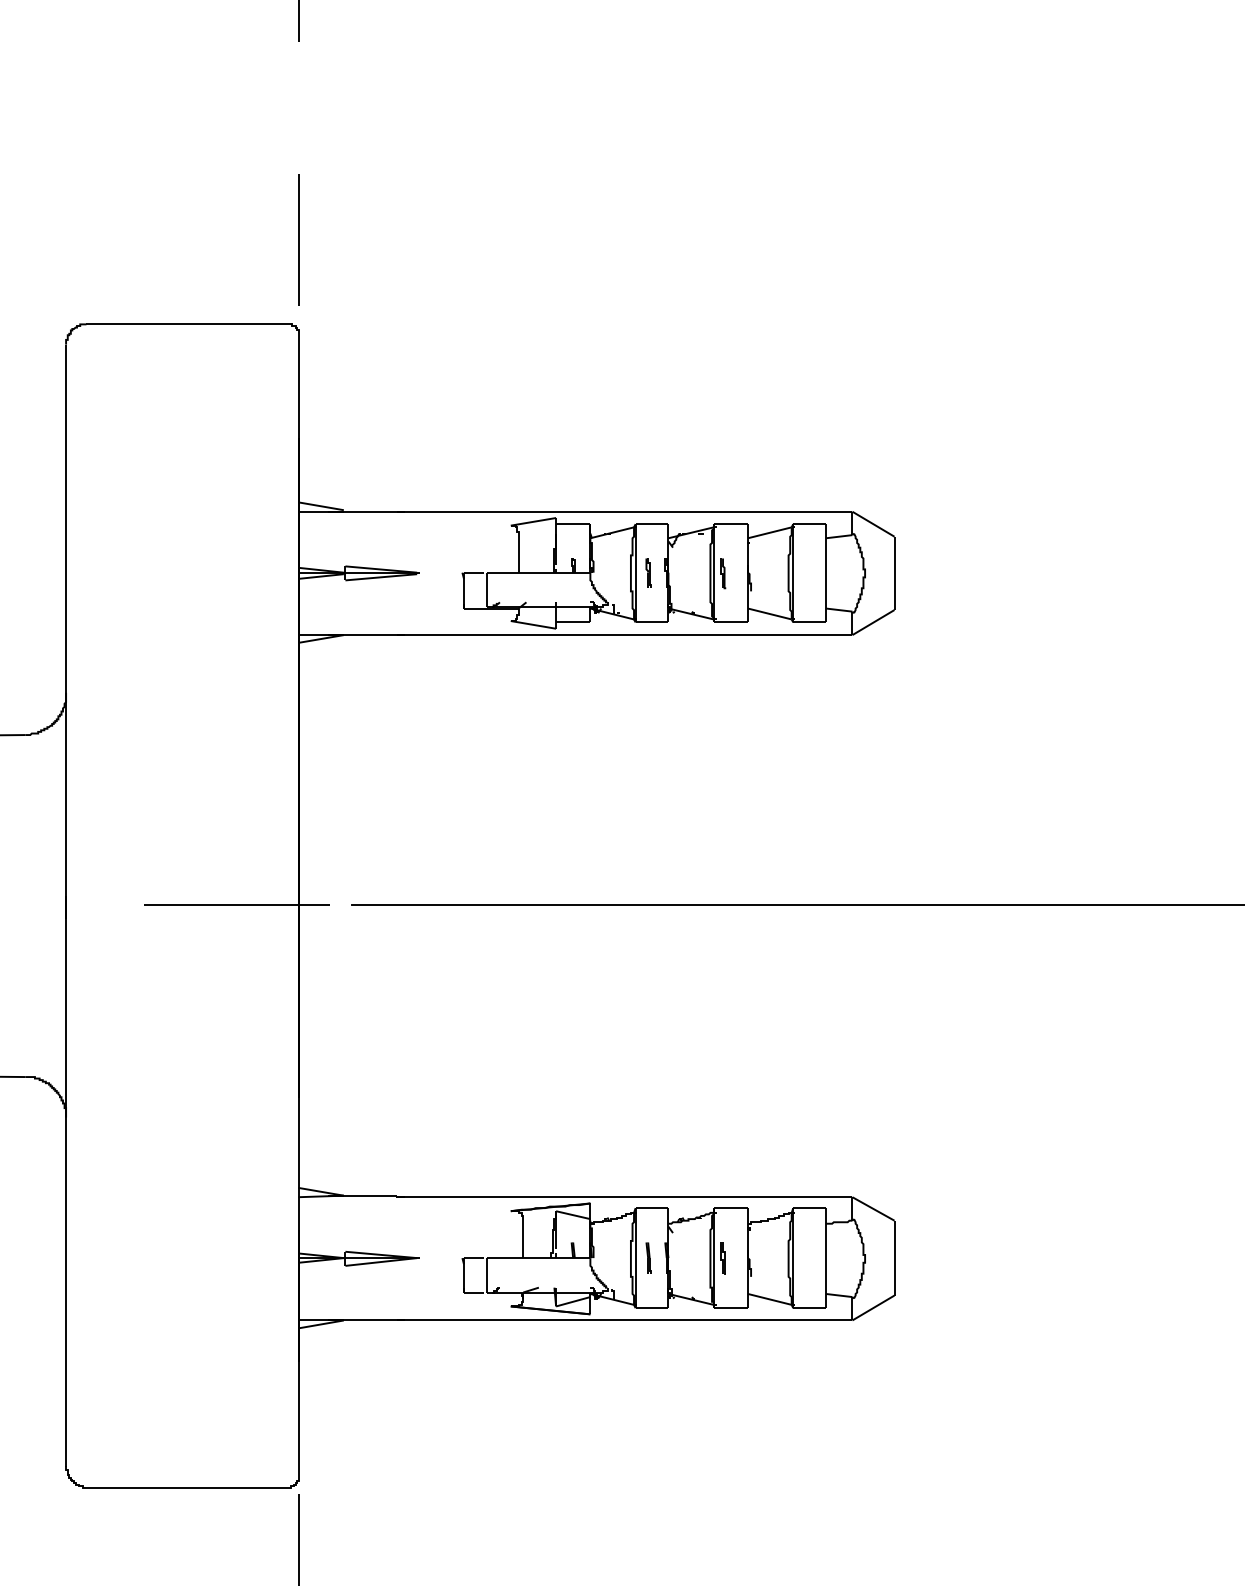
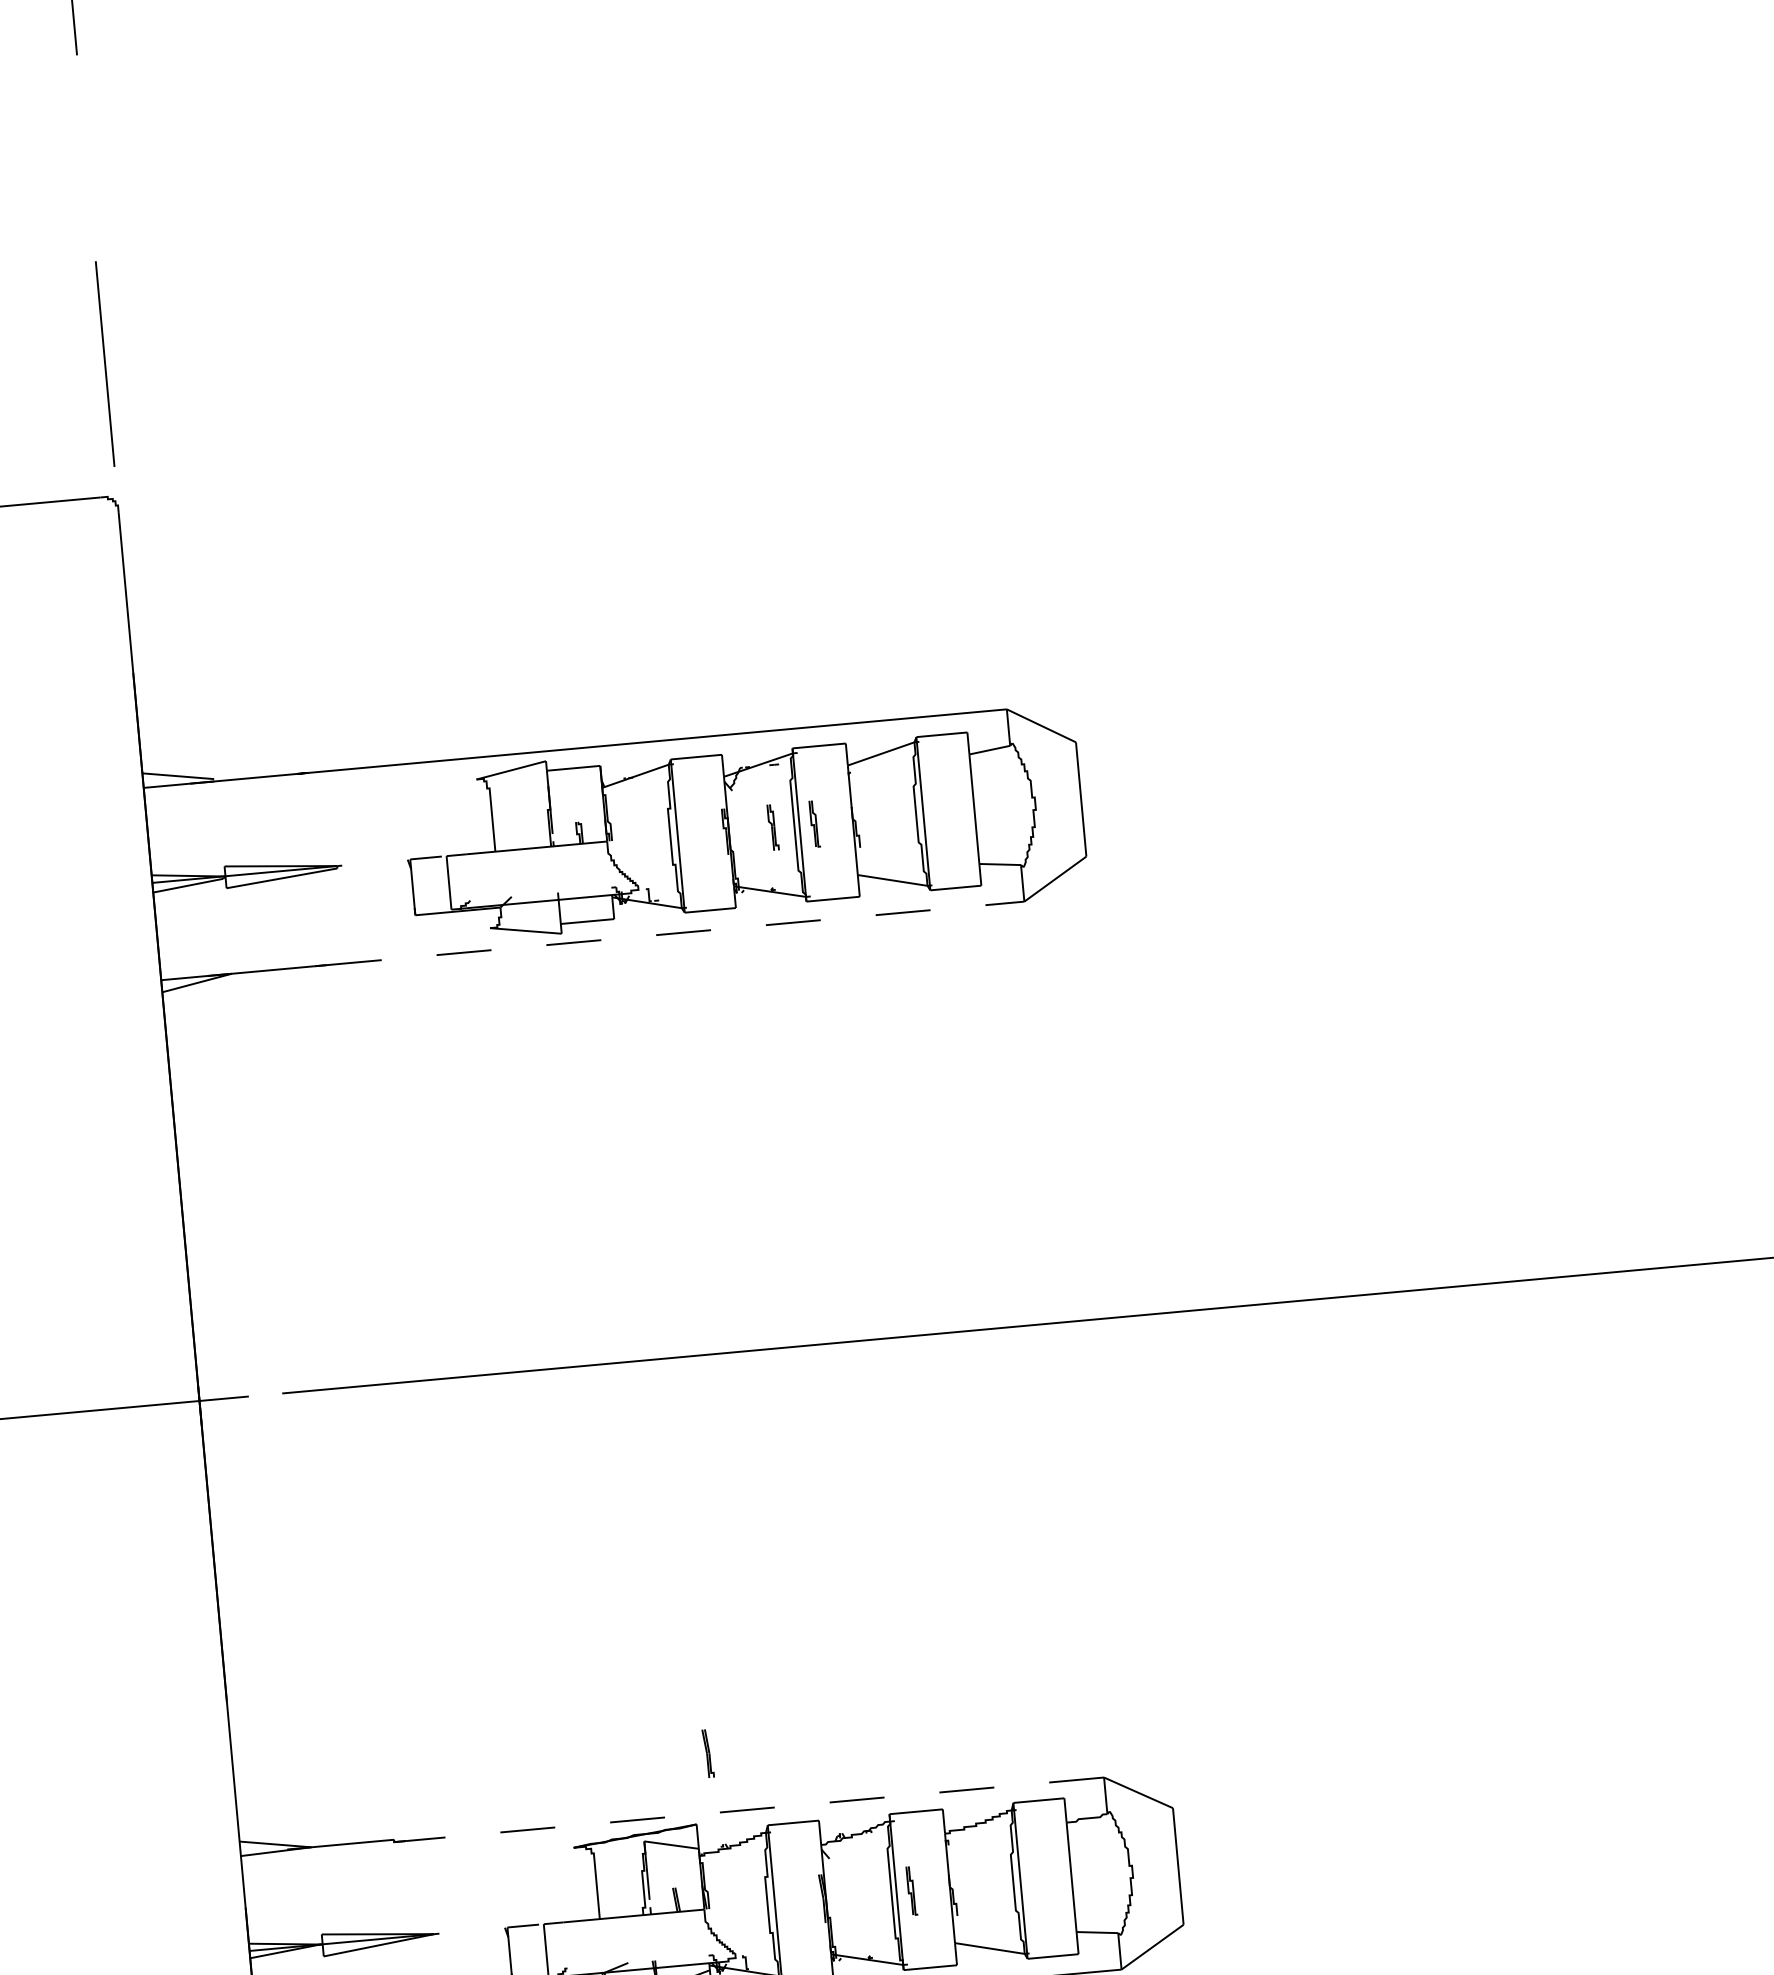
part: (648, 572) -> (772, 826), moved
line: (628, 635) -> (675, 933), solid -> dashed
line: (628, 1197) -> (755, 1809), solid -> dashed
line: (648, 1257) -> (707, 1752), moved

